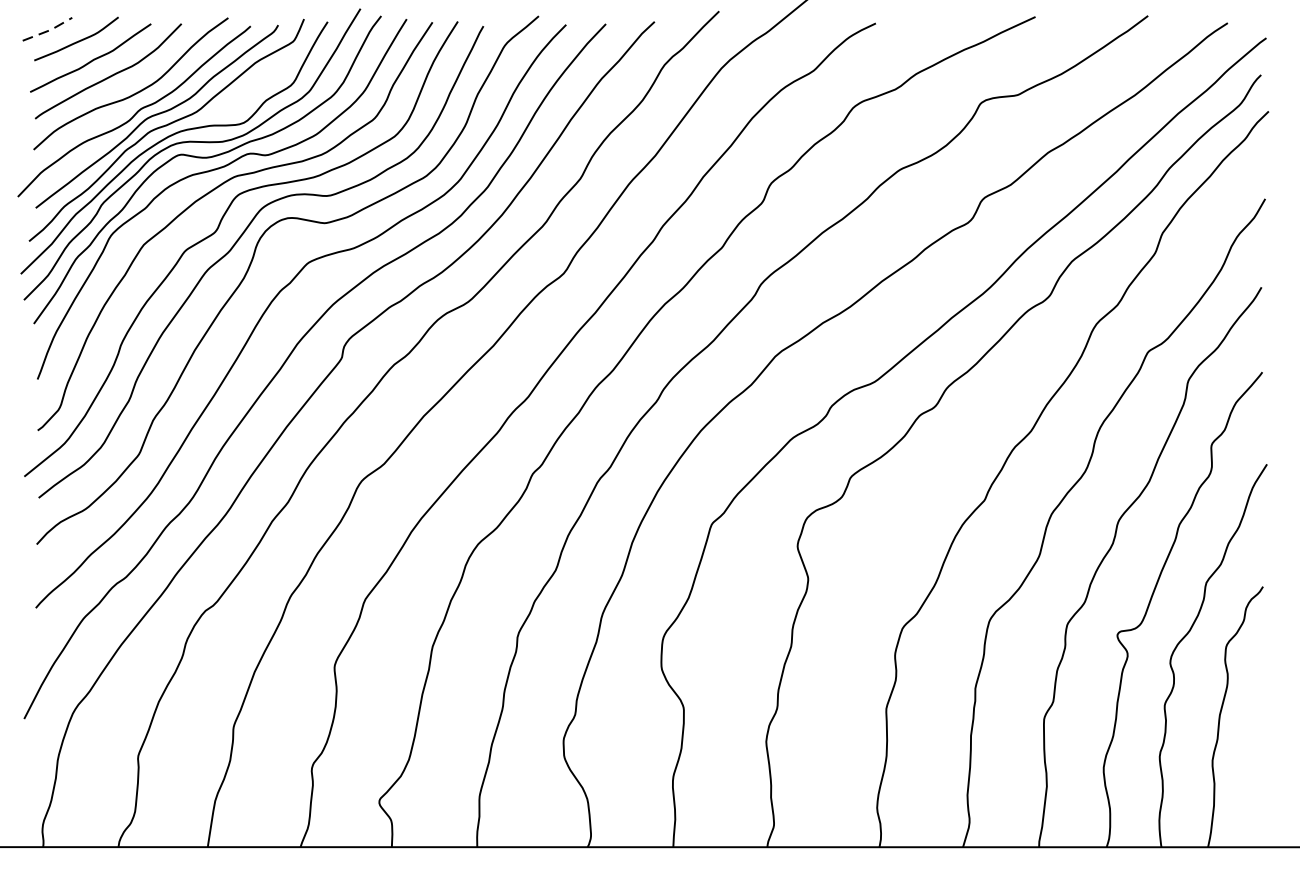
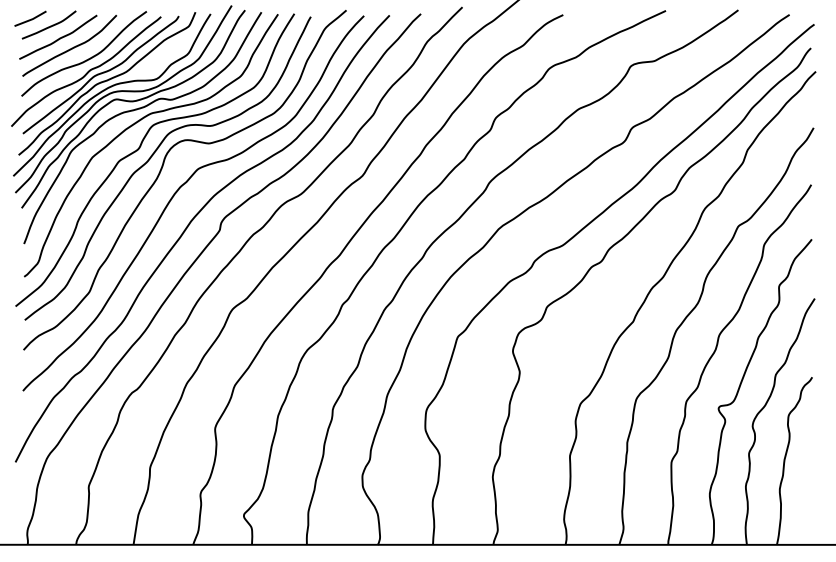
line: (50, 30) -> (32, 19), dashed -> solid

